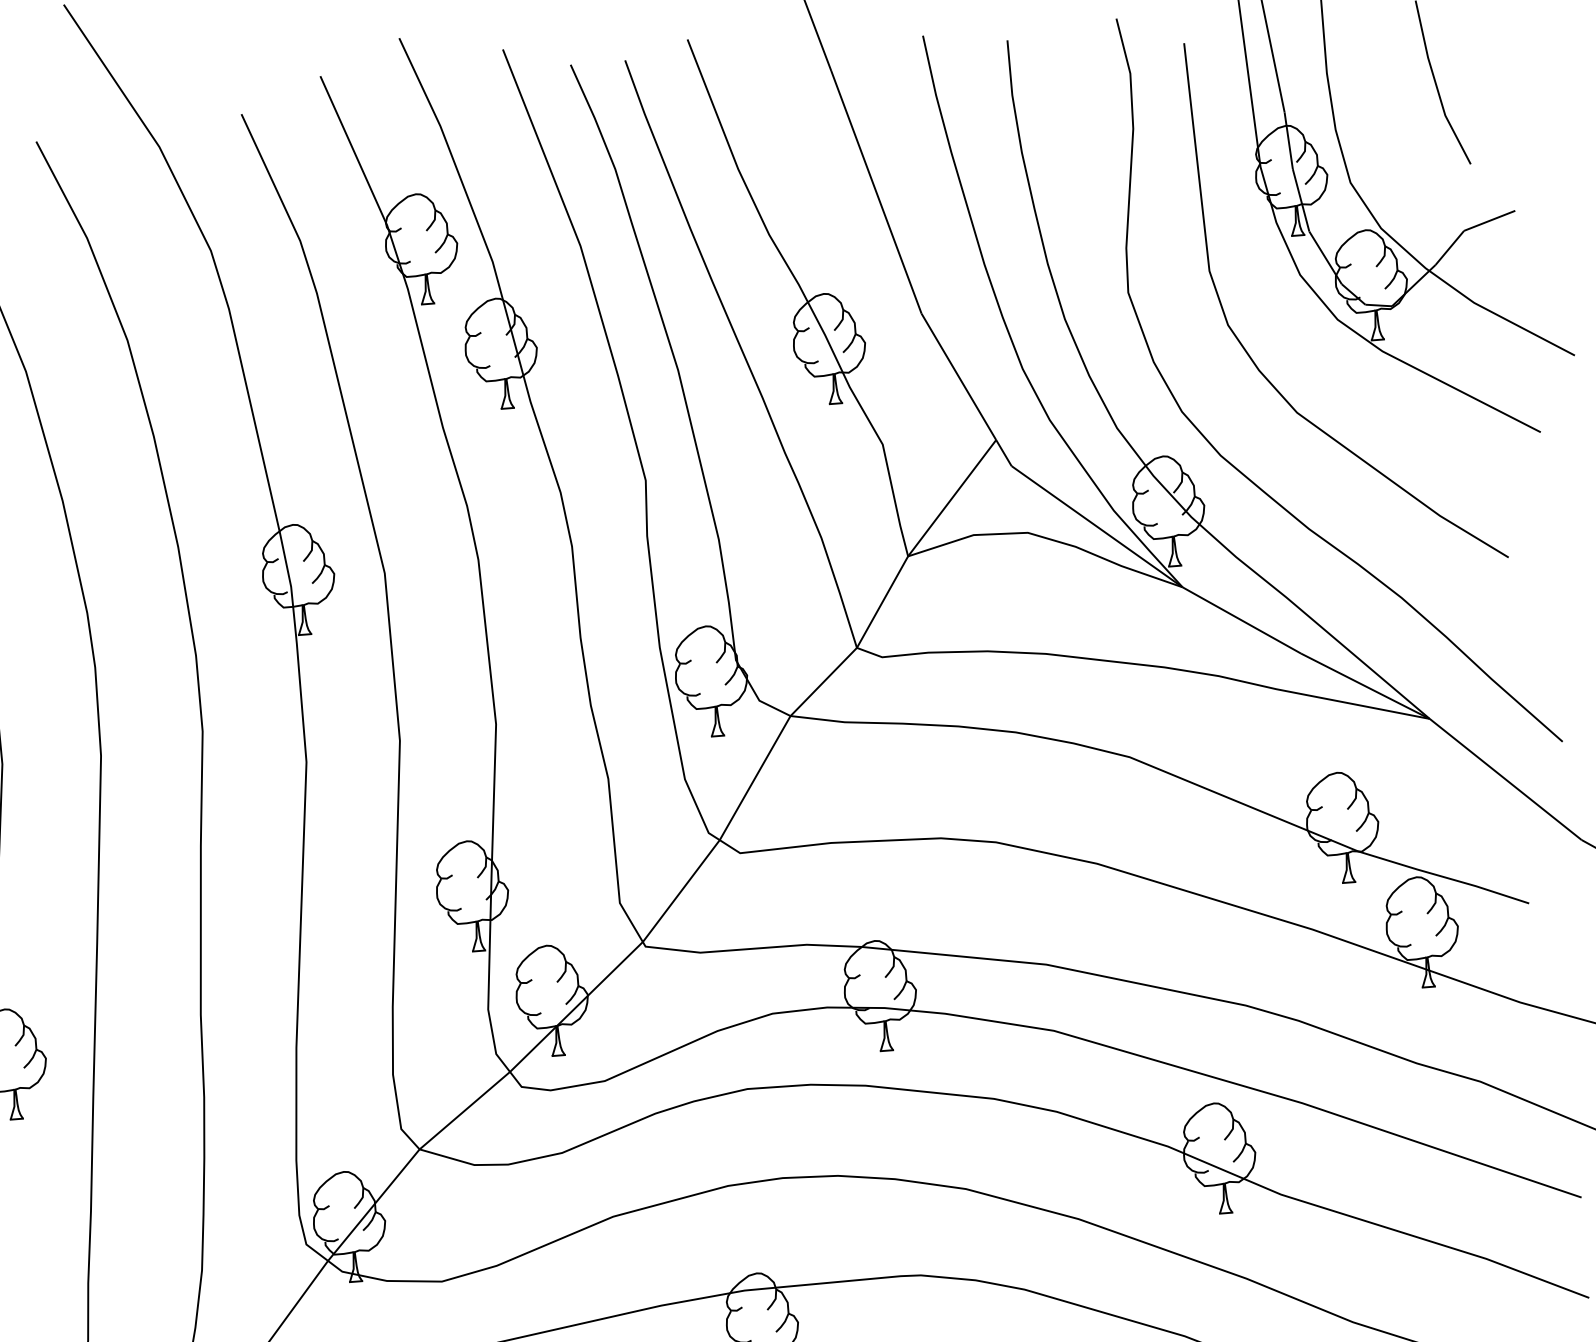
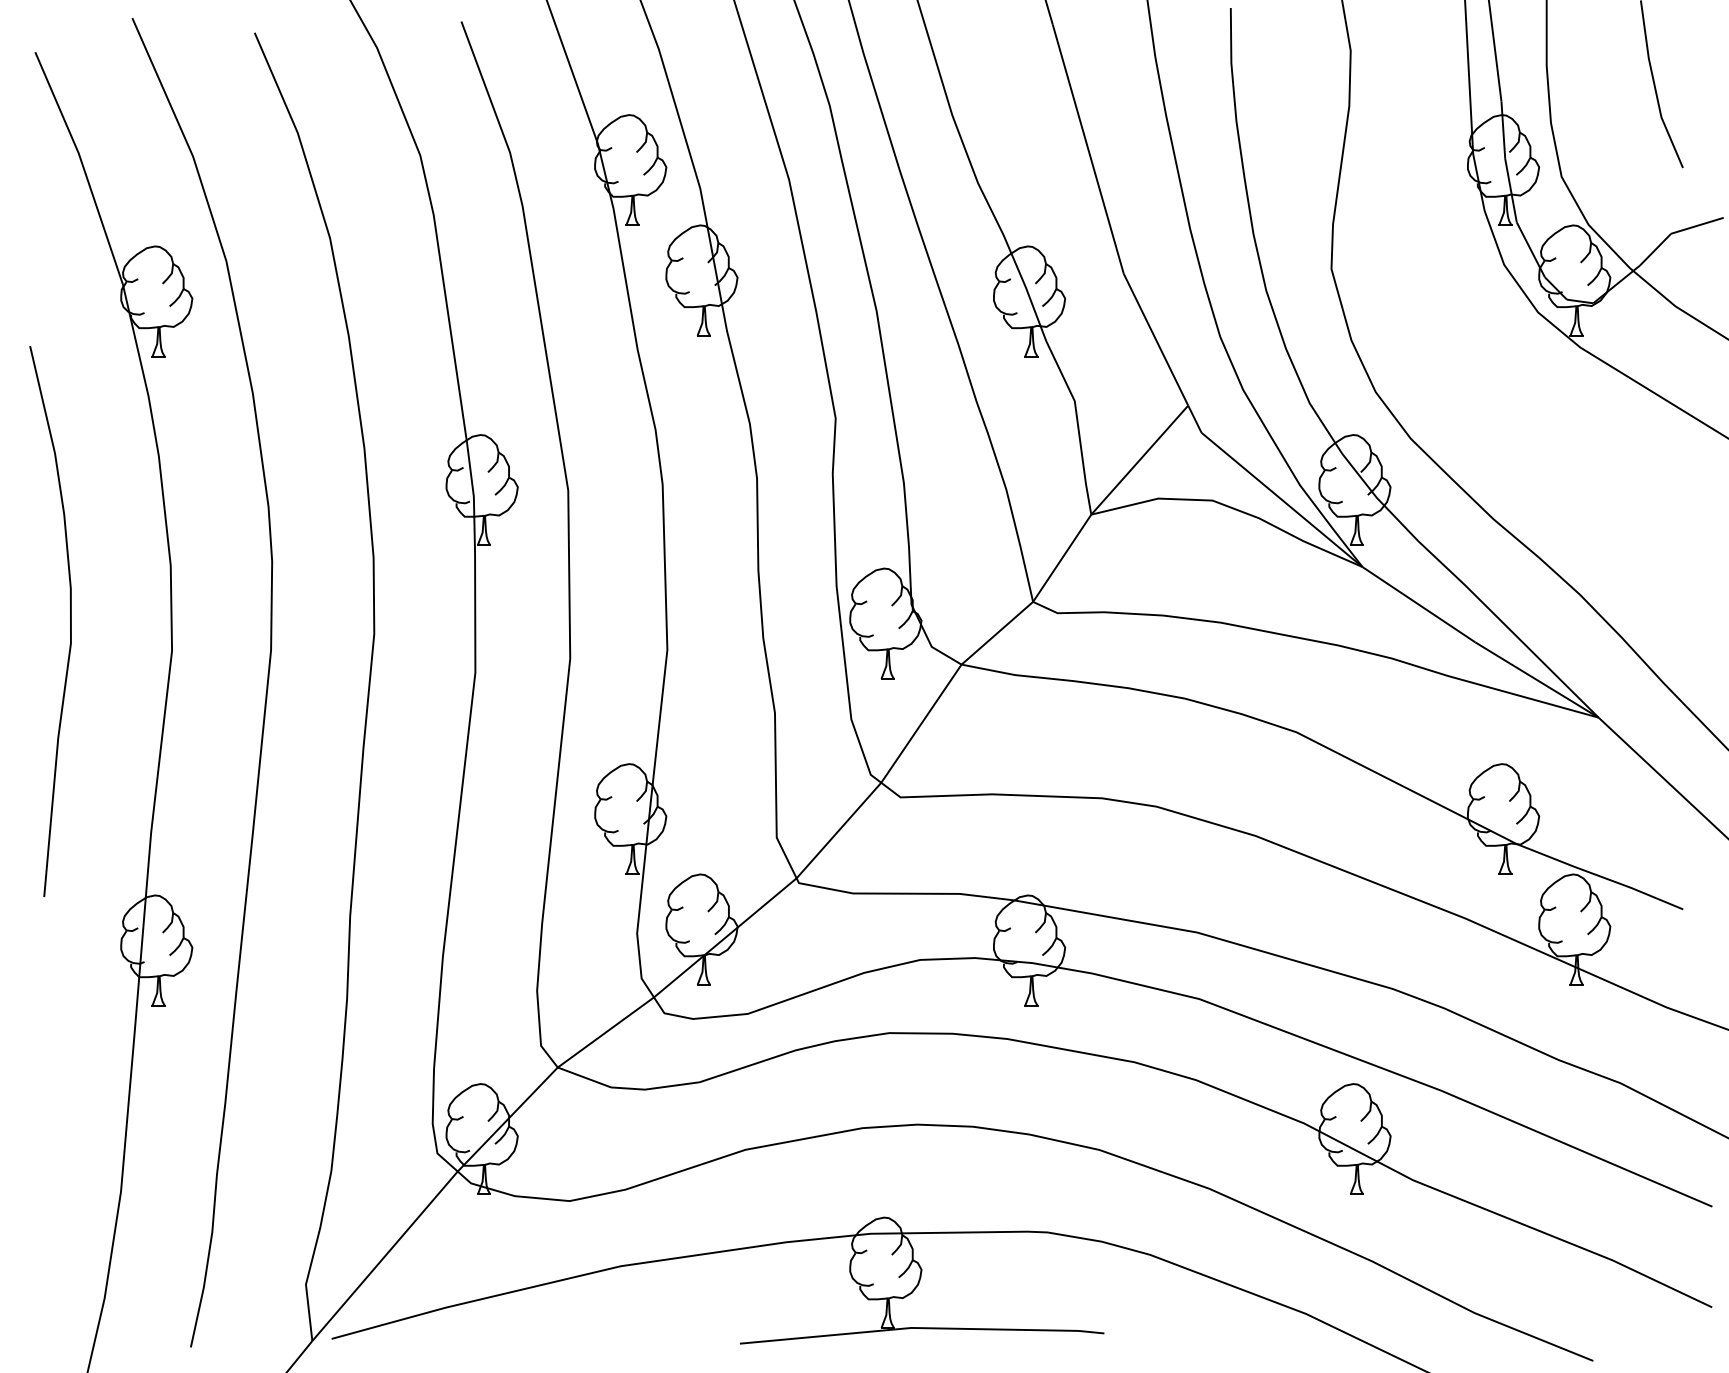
curve: (1255, 362) -> (1452, 348), removed

